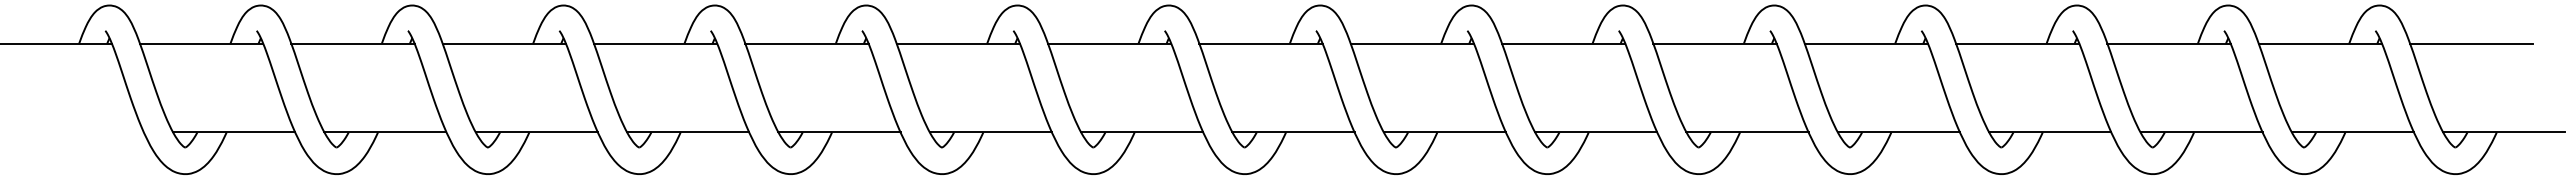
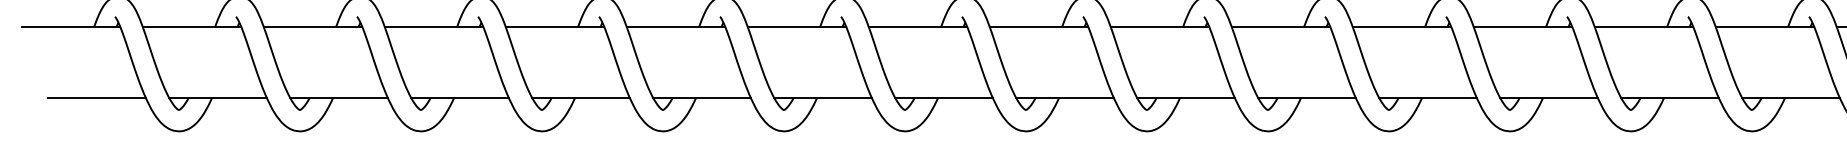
line: (82, 132) -> (96, 98), added

